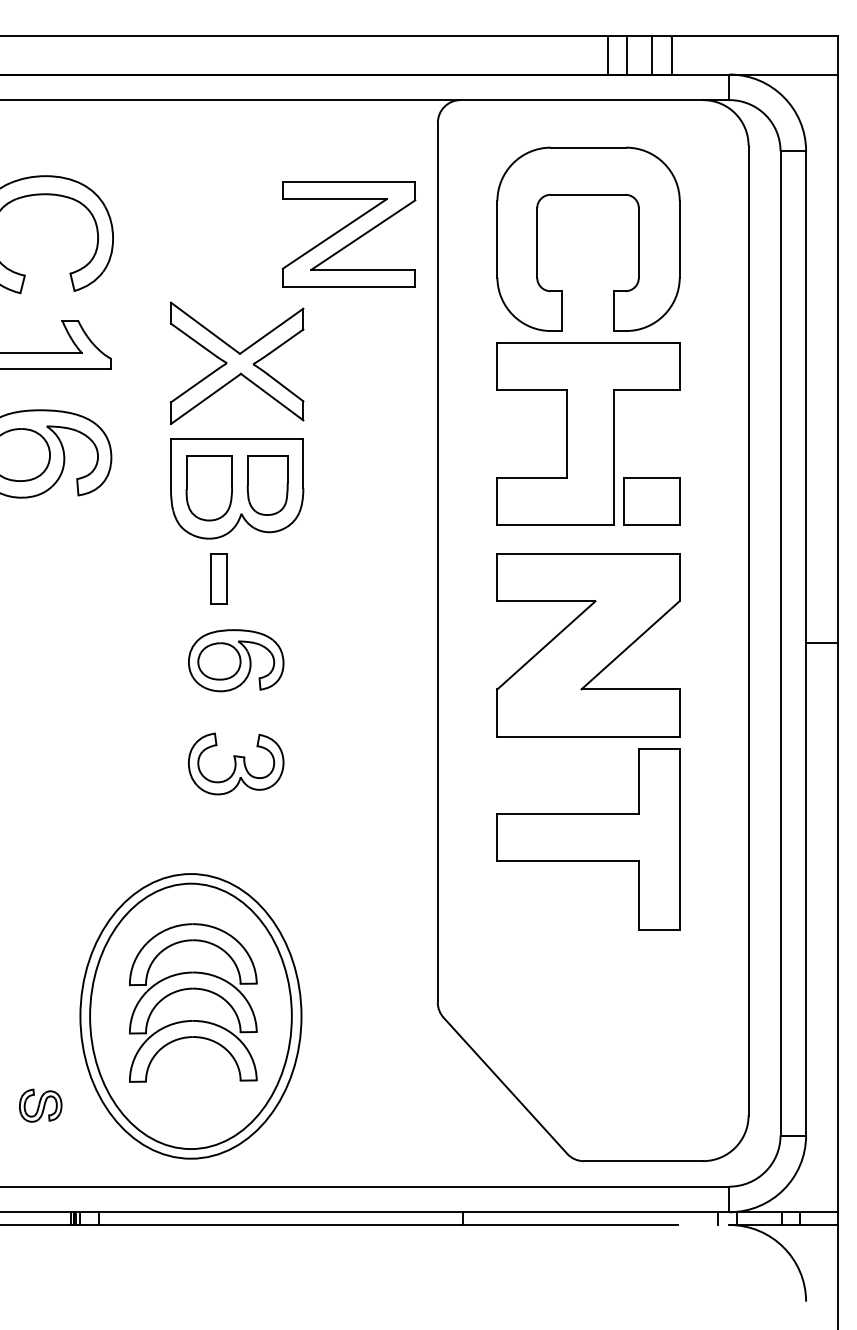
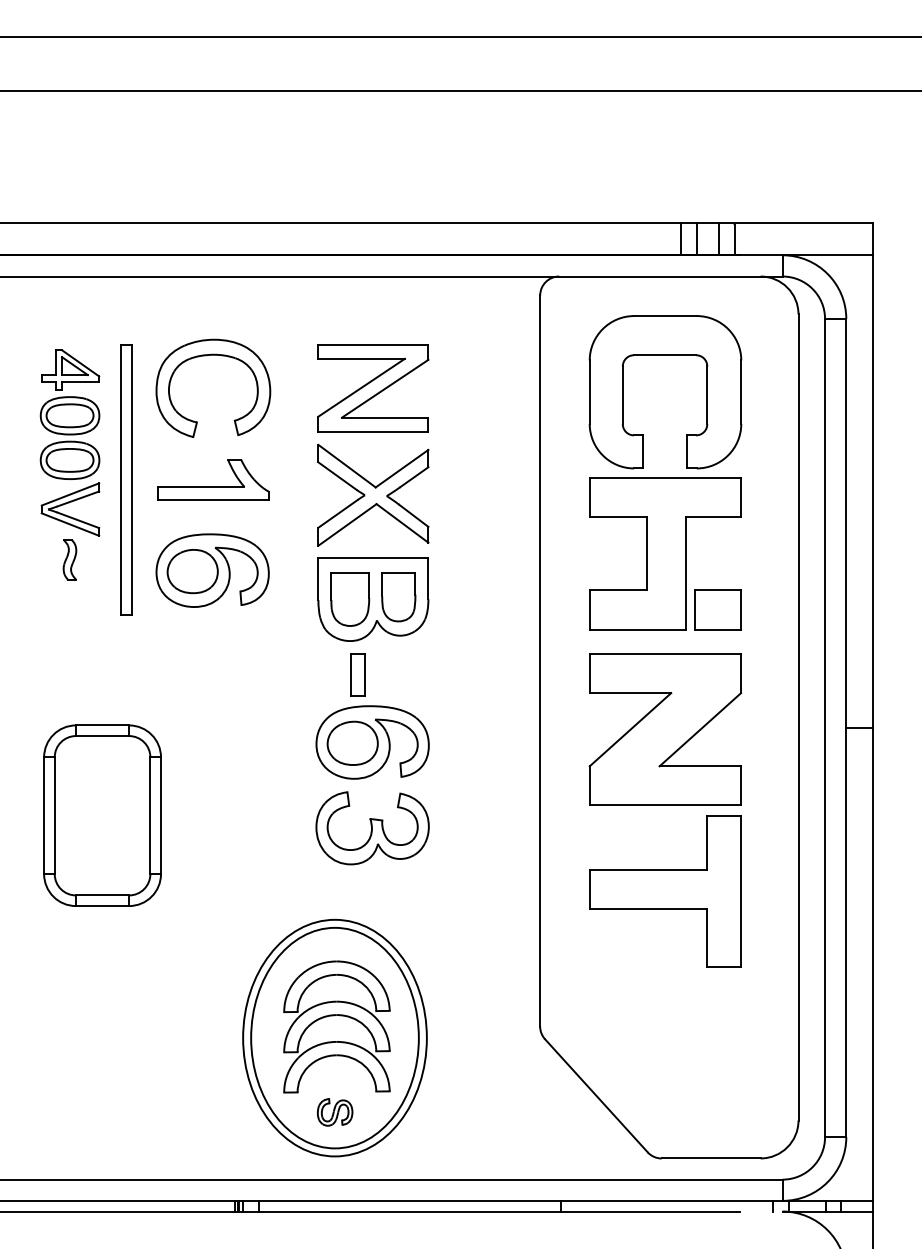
part: (349, 234) -> (373, 388), moved
part: (236, 660) -> (372, 742), size x1.43
part: (236, 764) -> (372, 828), size x1.43
part: (39, 1105) -> (334, 1112), moved

